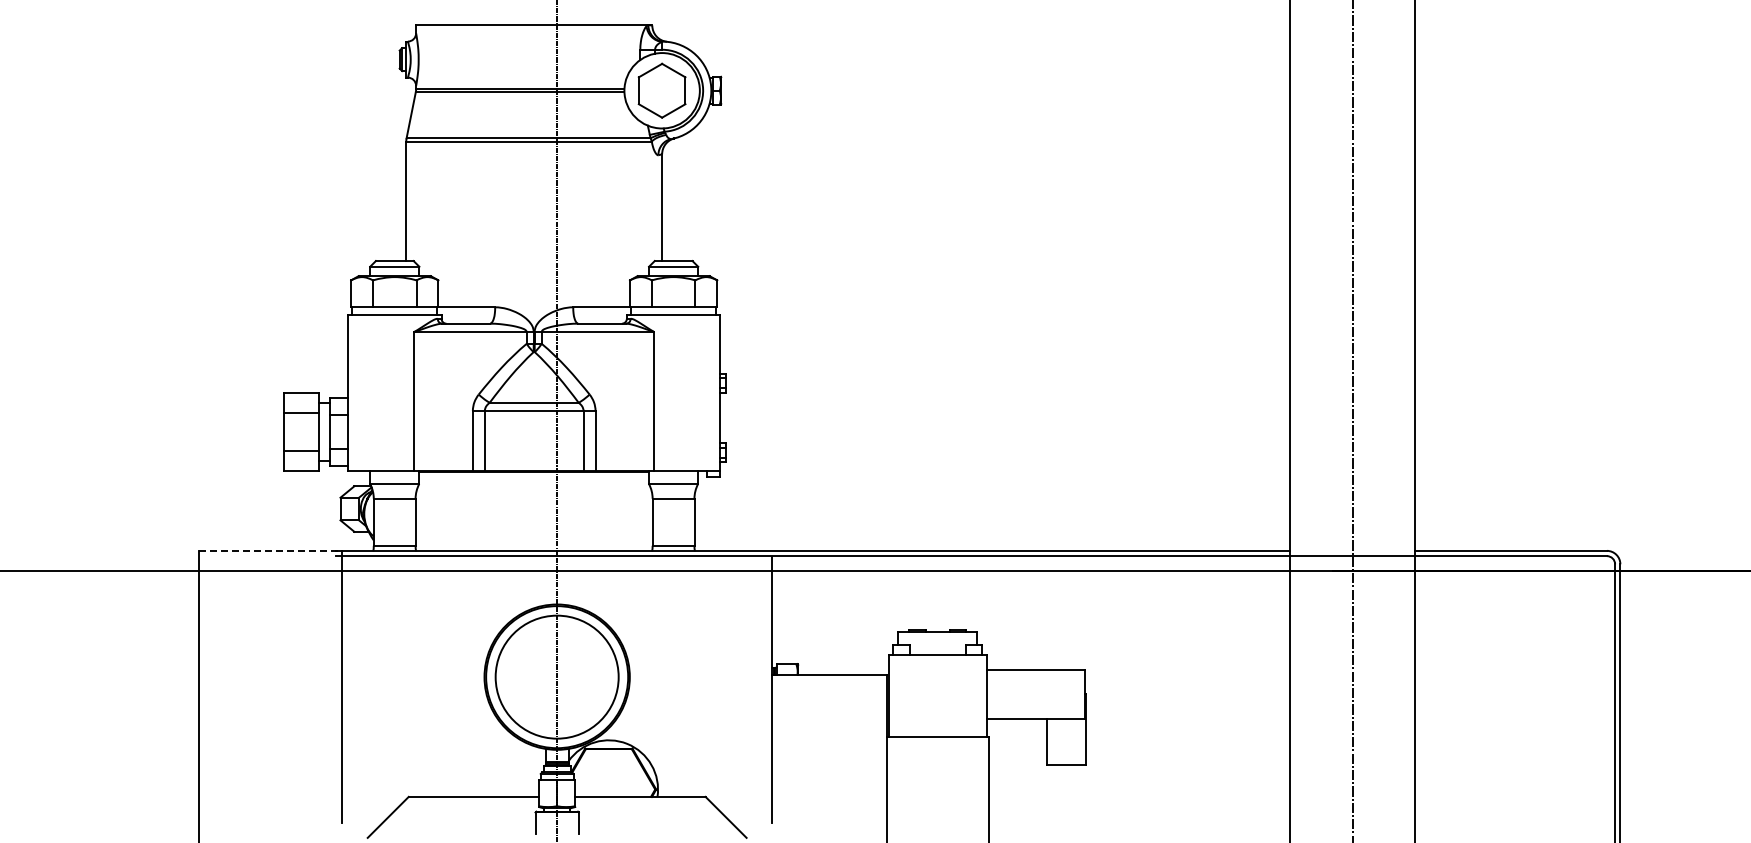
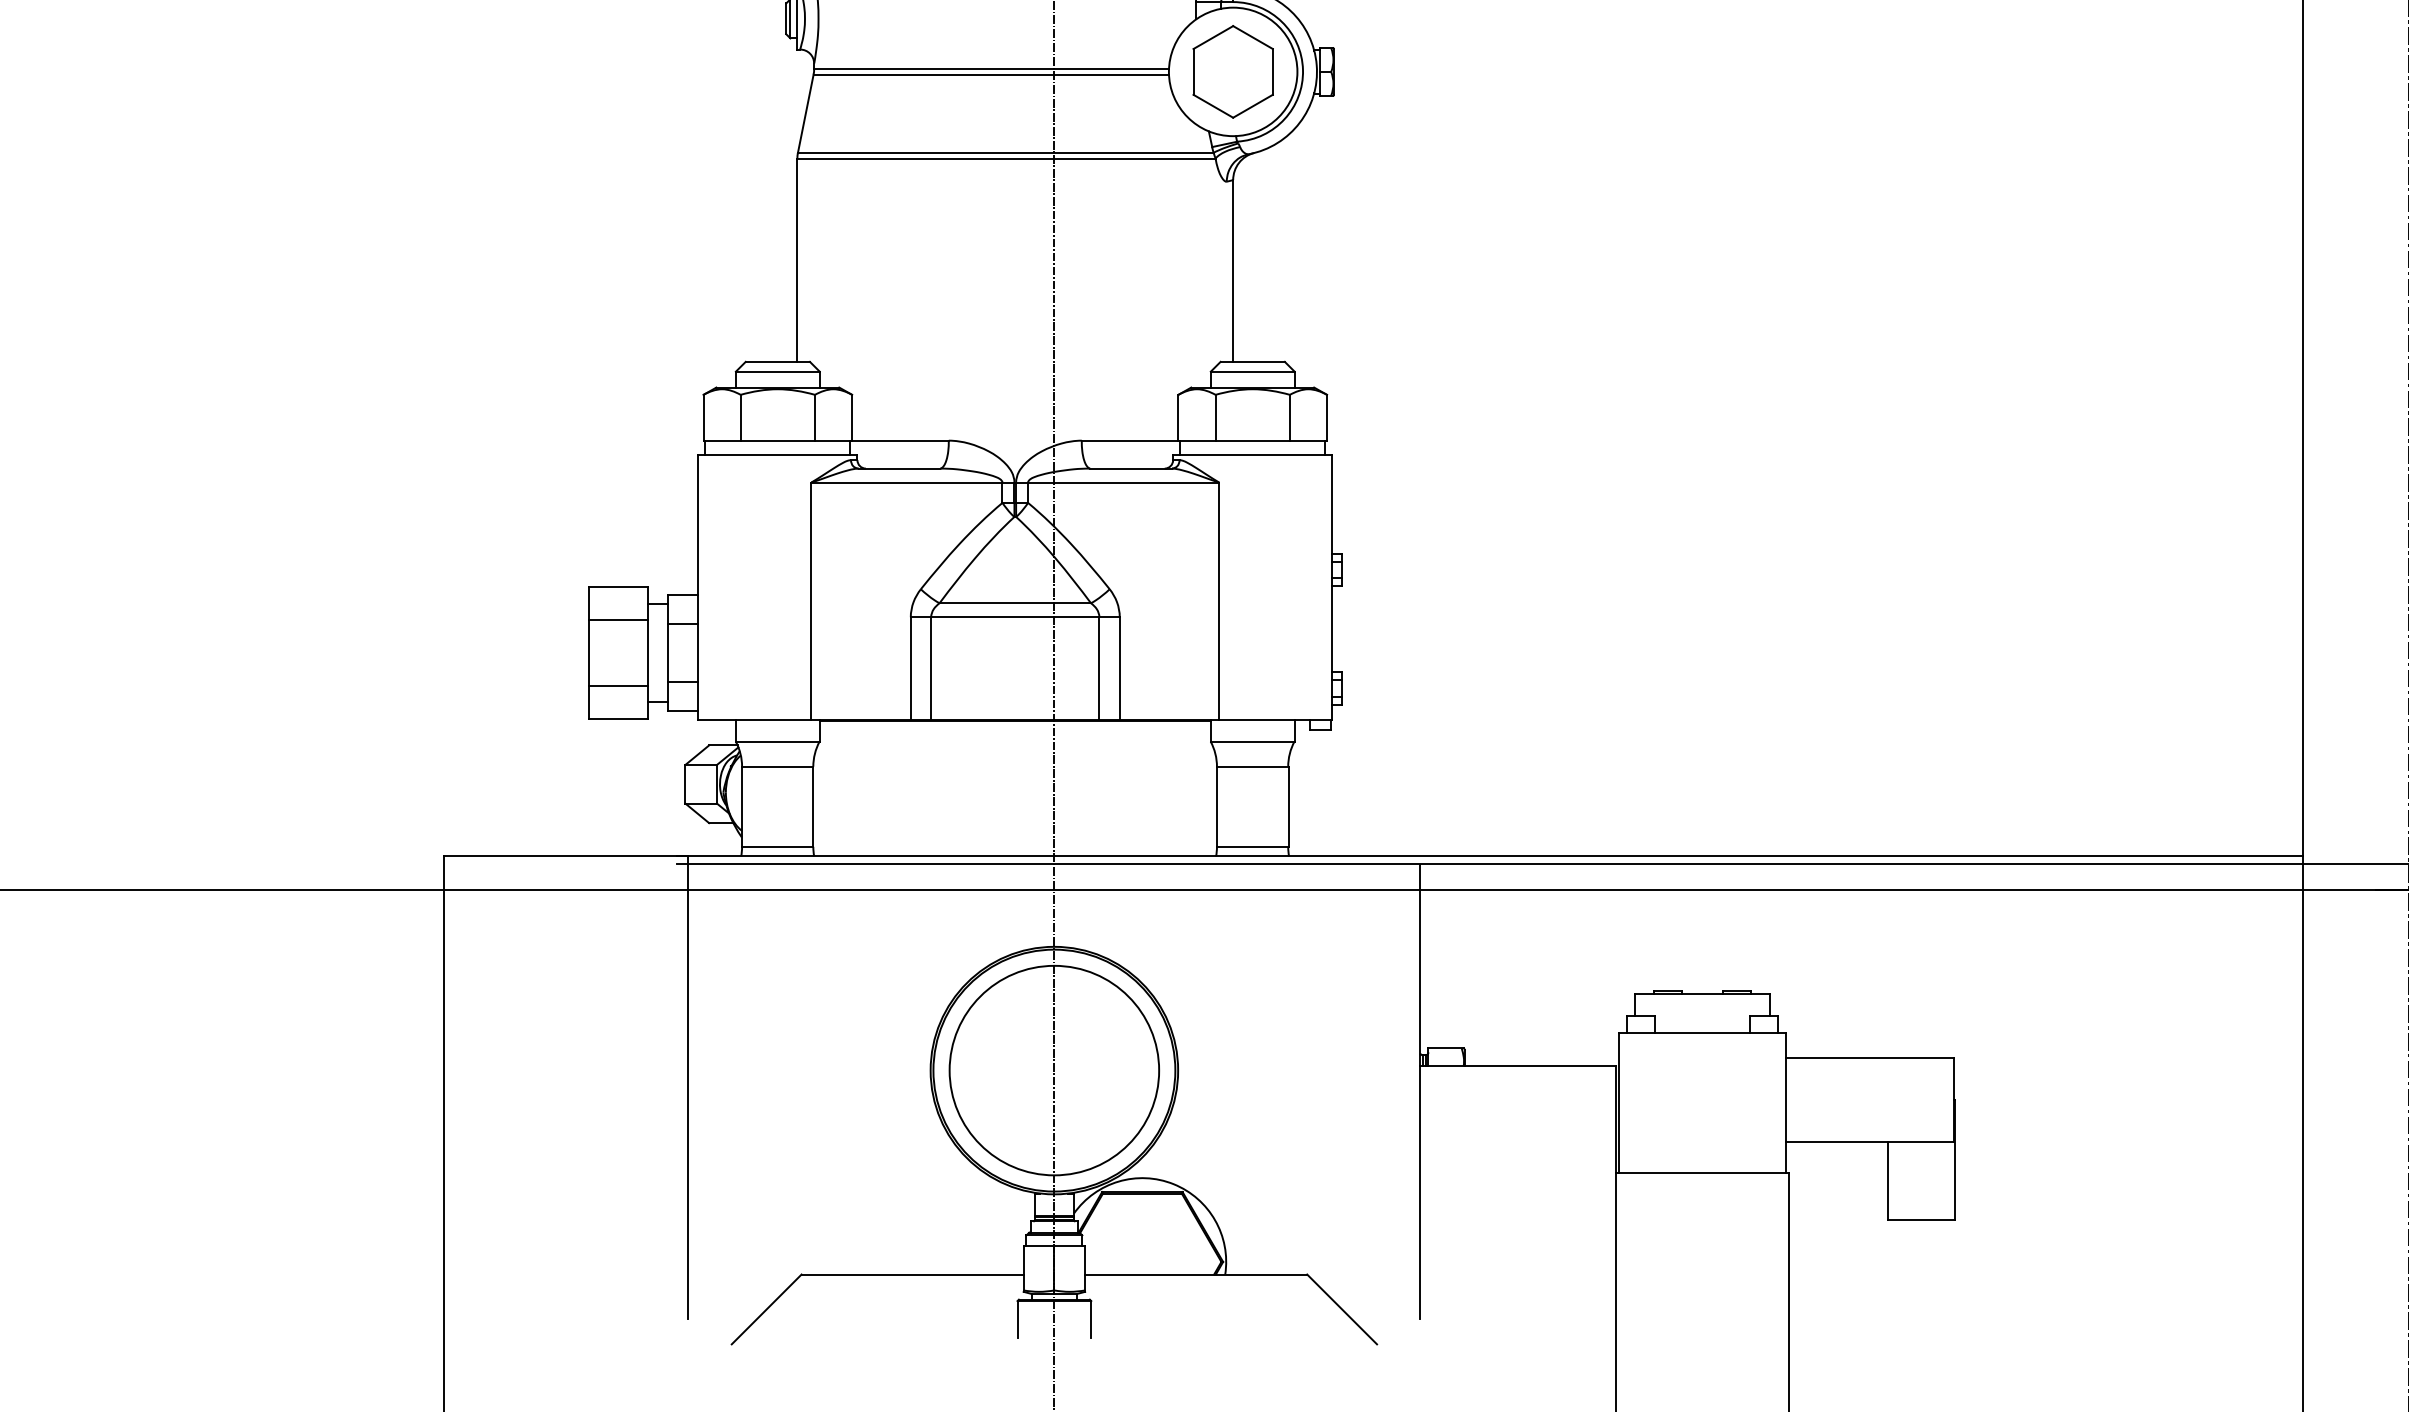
line: (270, 550) -> (566, 854), dashed -> solid

